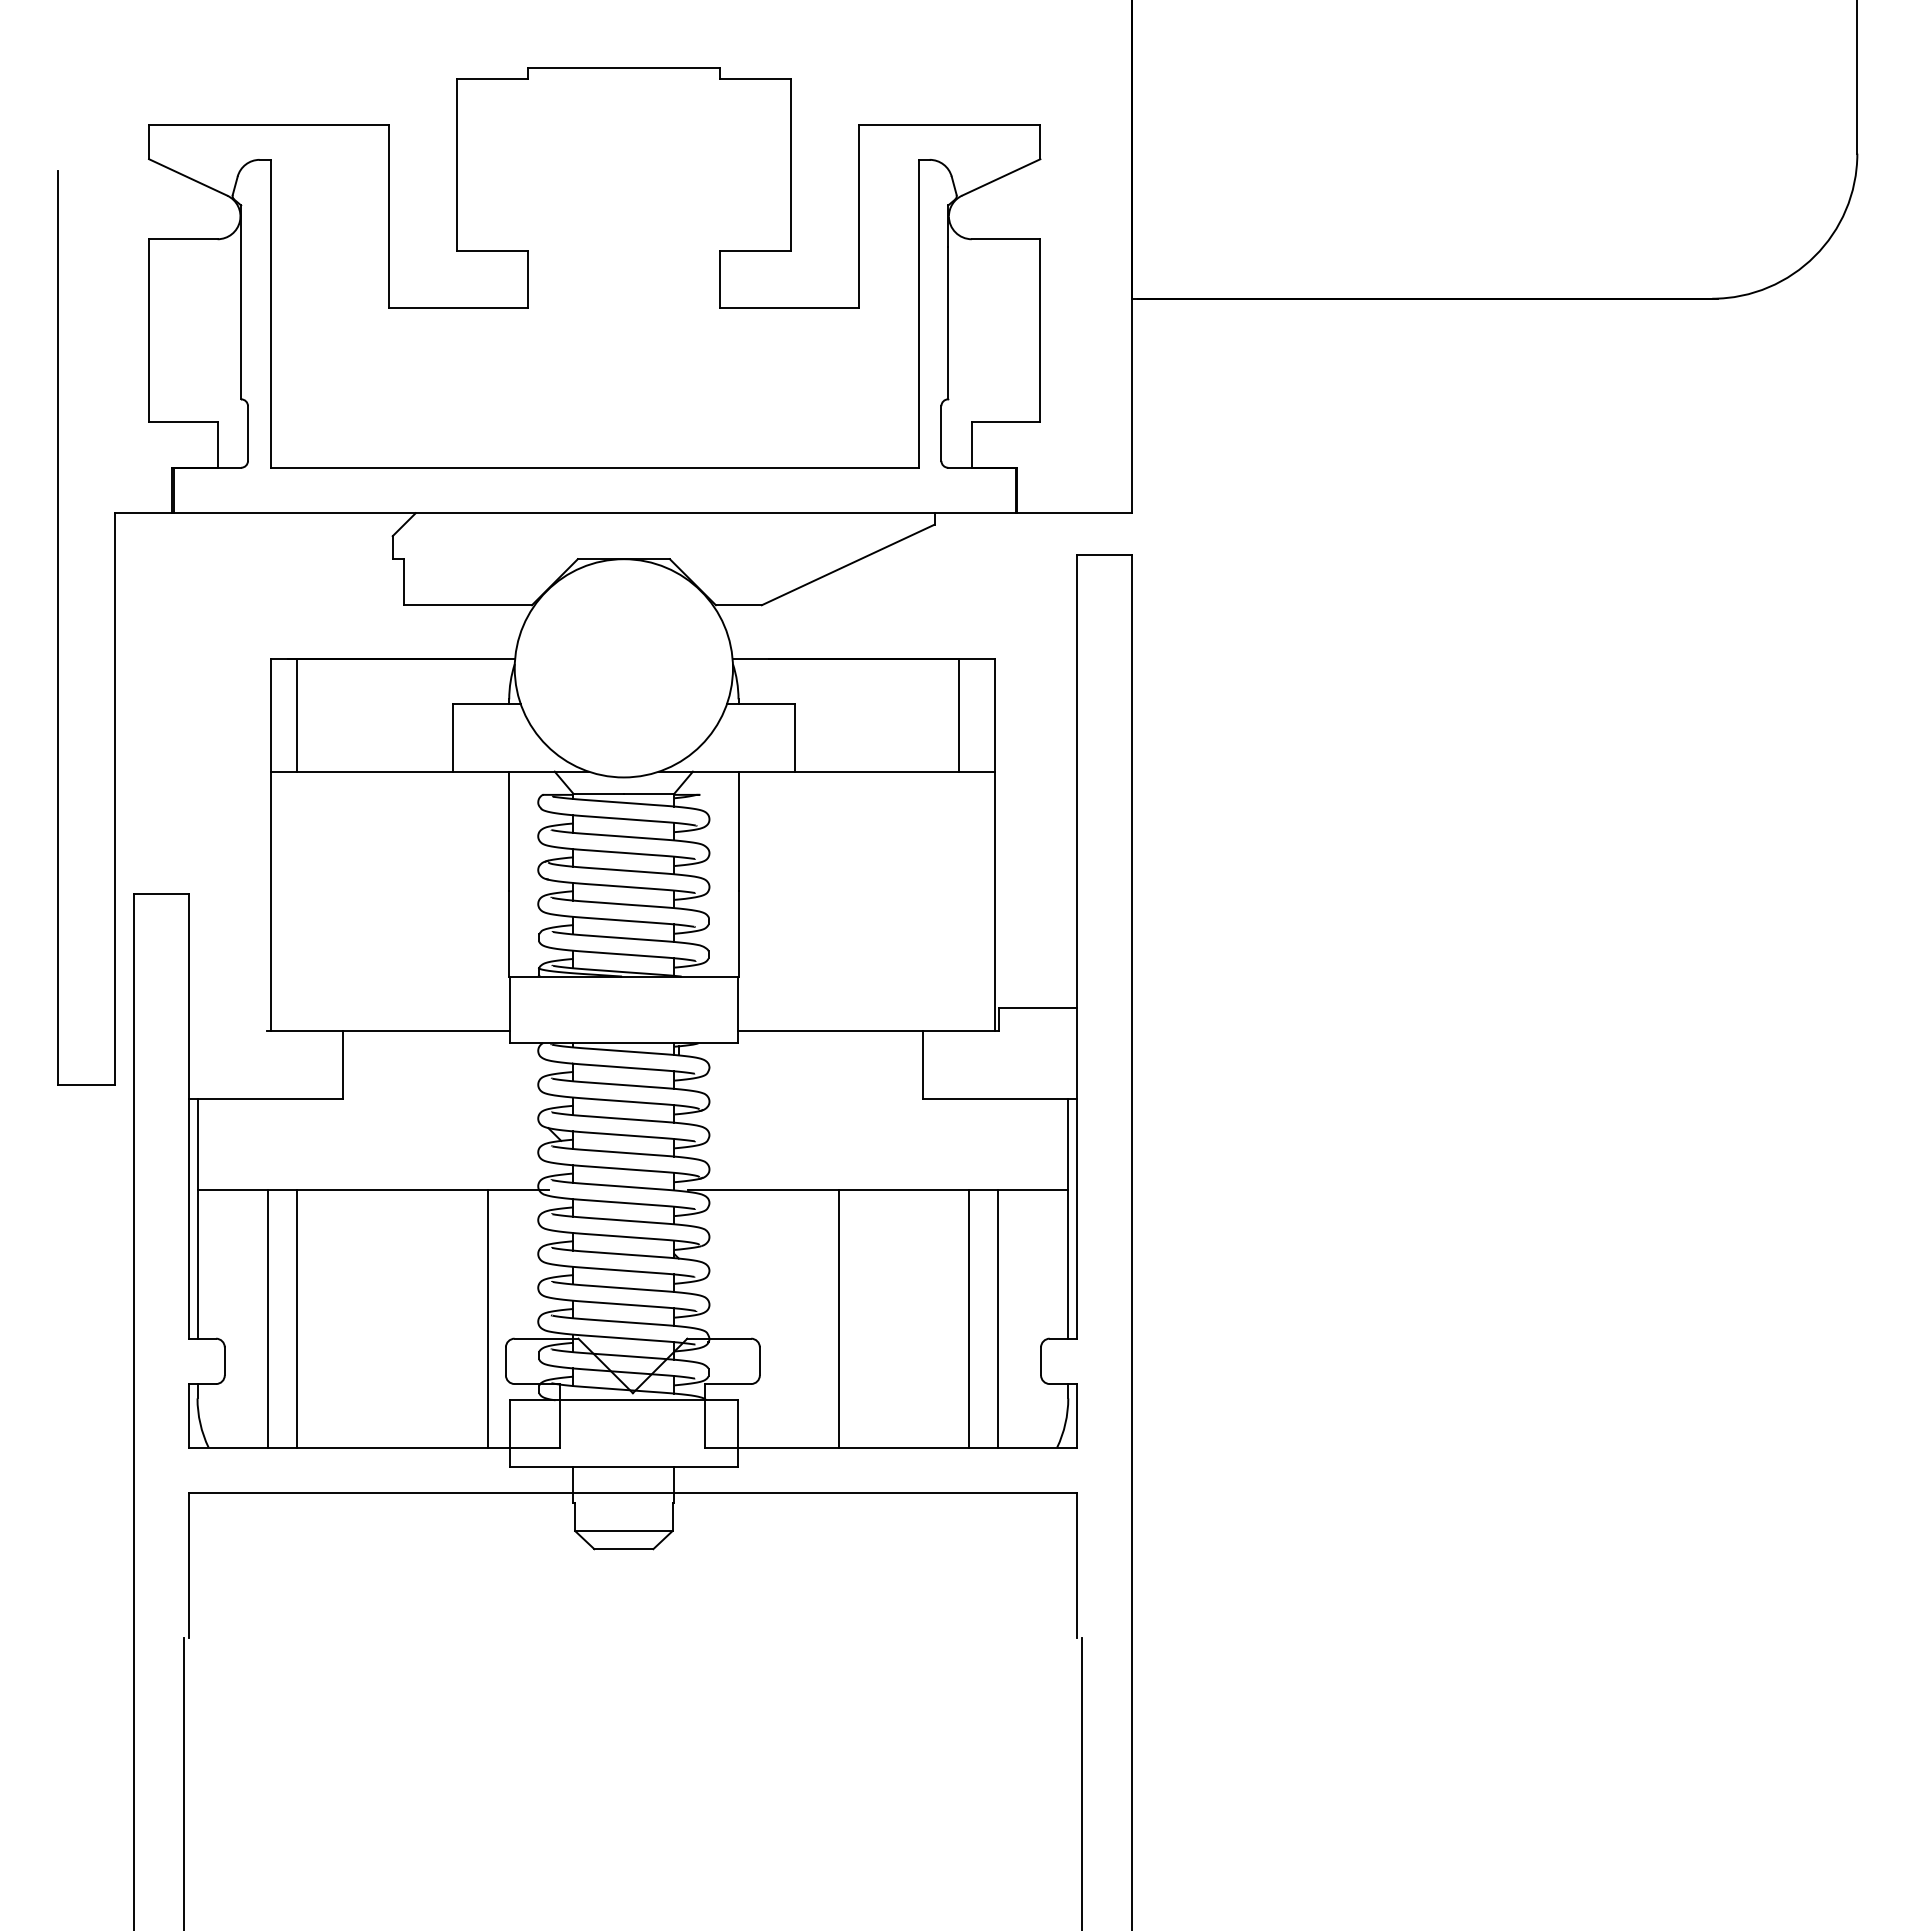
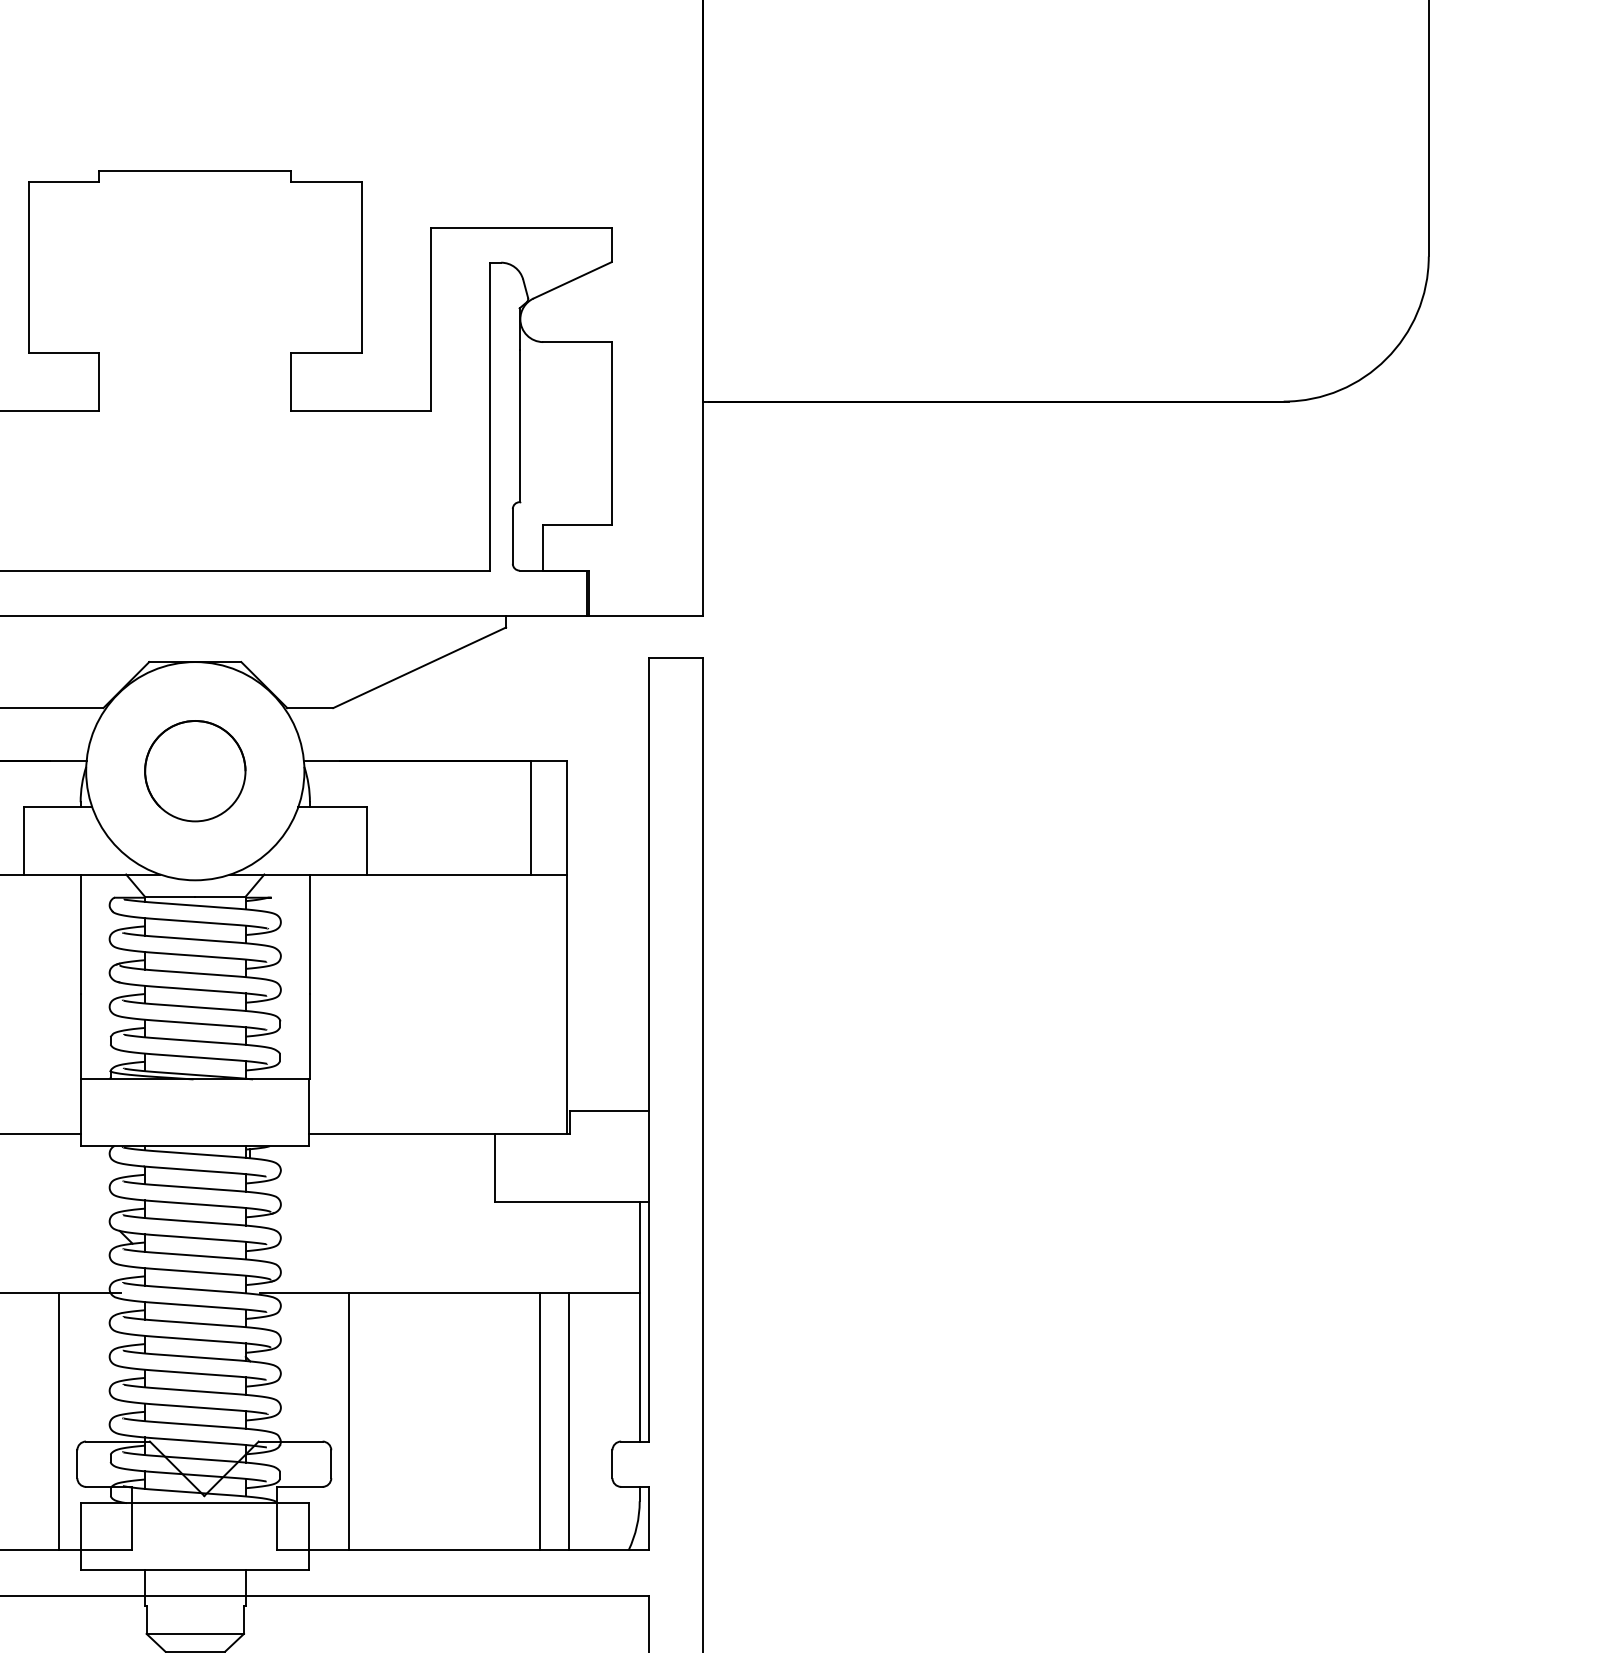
circle: (623, 668) -> (194, 771), added
line: (839, 1318) -> (349, 1421), moved

